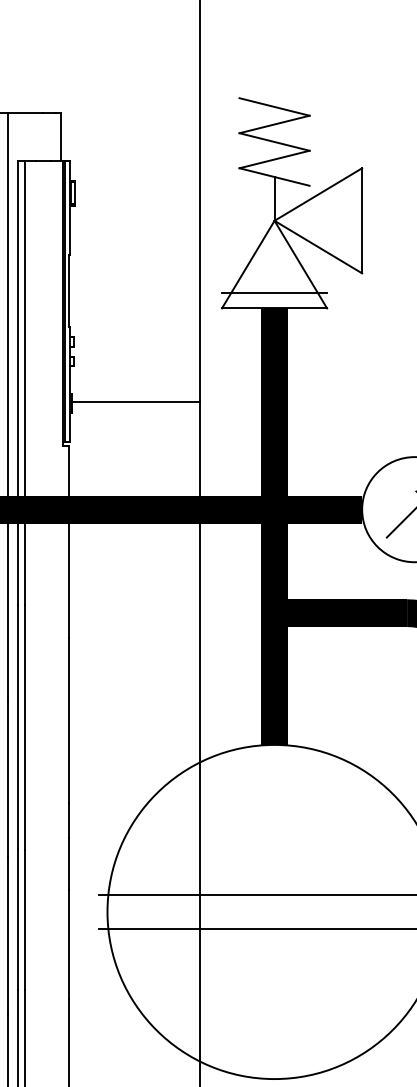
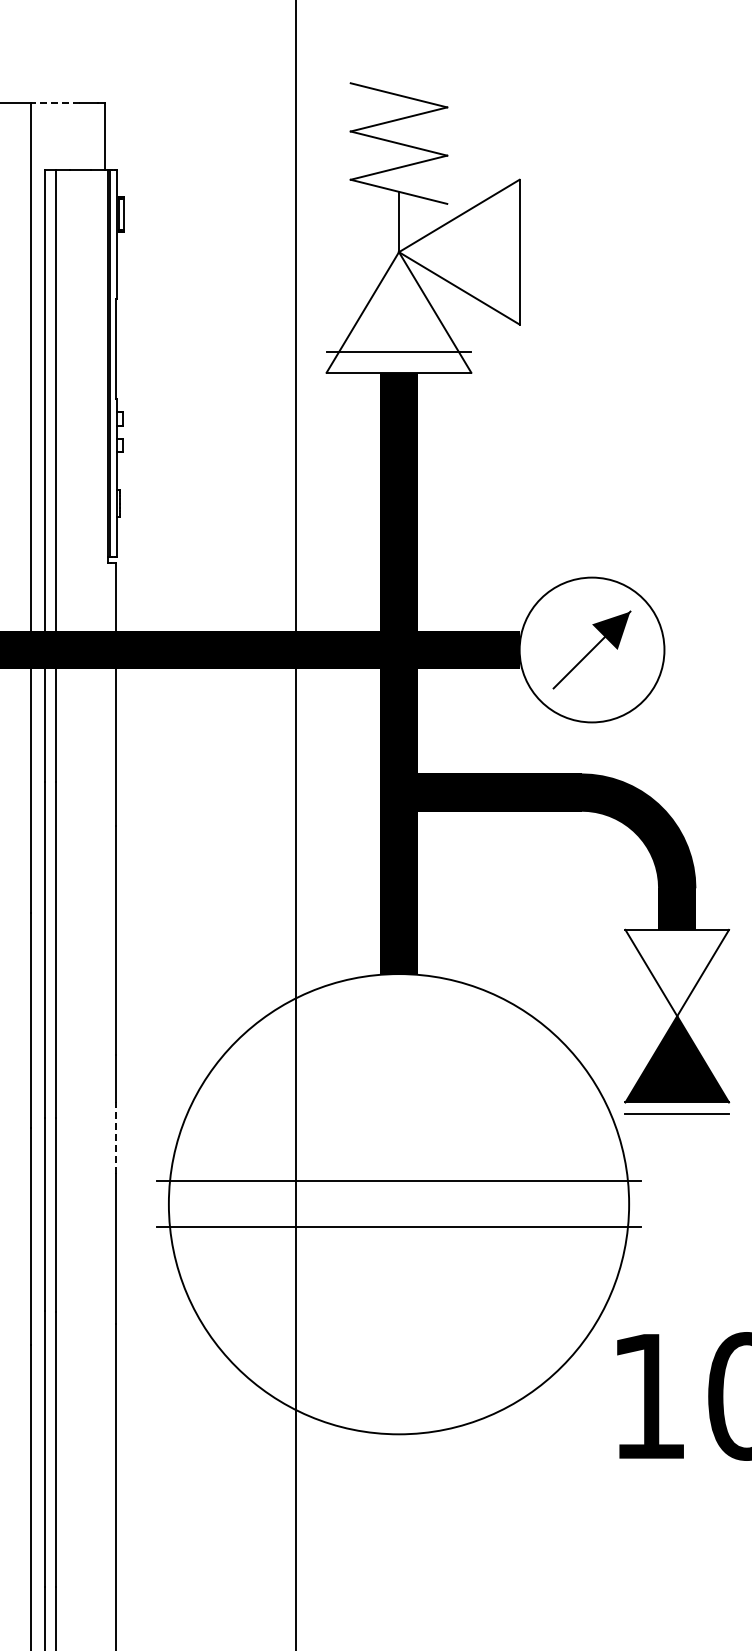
line: (25, 112) -> (55, 103), solid -> dashed
line: (135, 401) -> (207, 501), removed
line: (68, 863) -> (115, 1137), solid -> dashed

